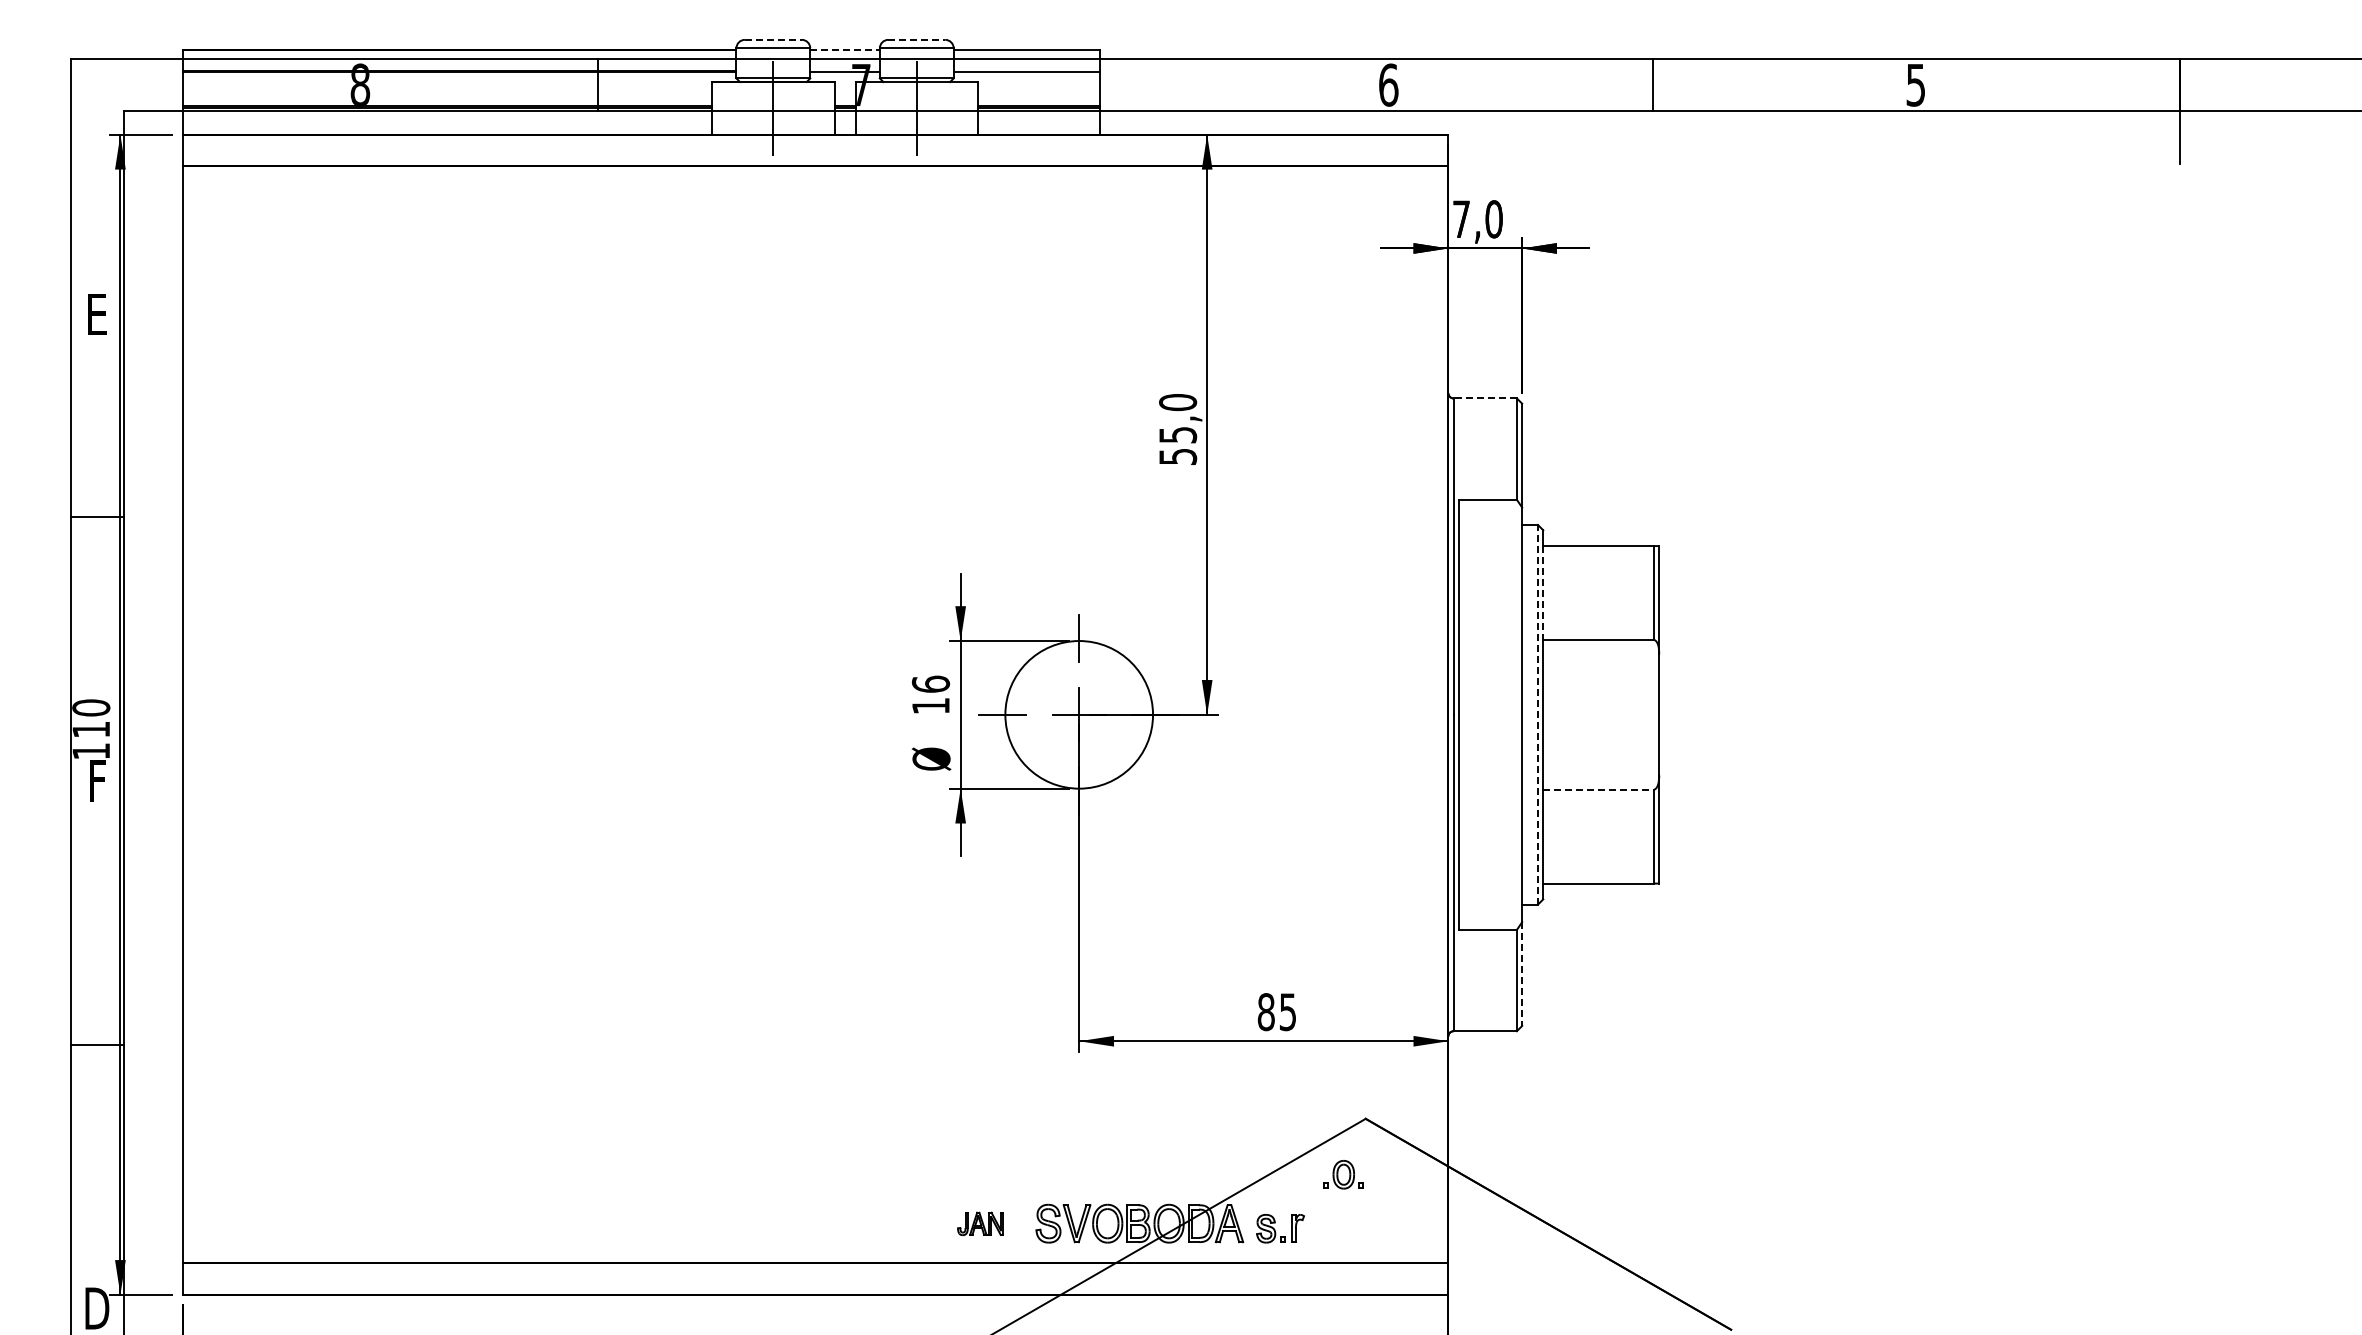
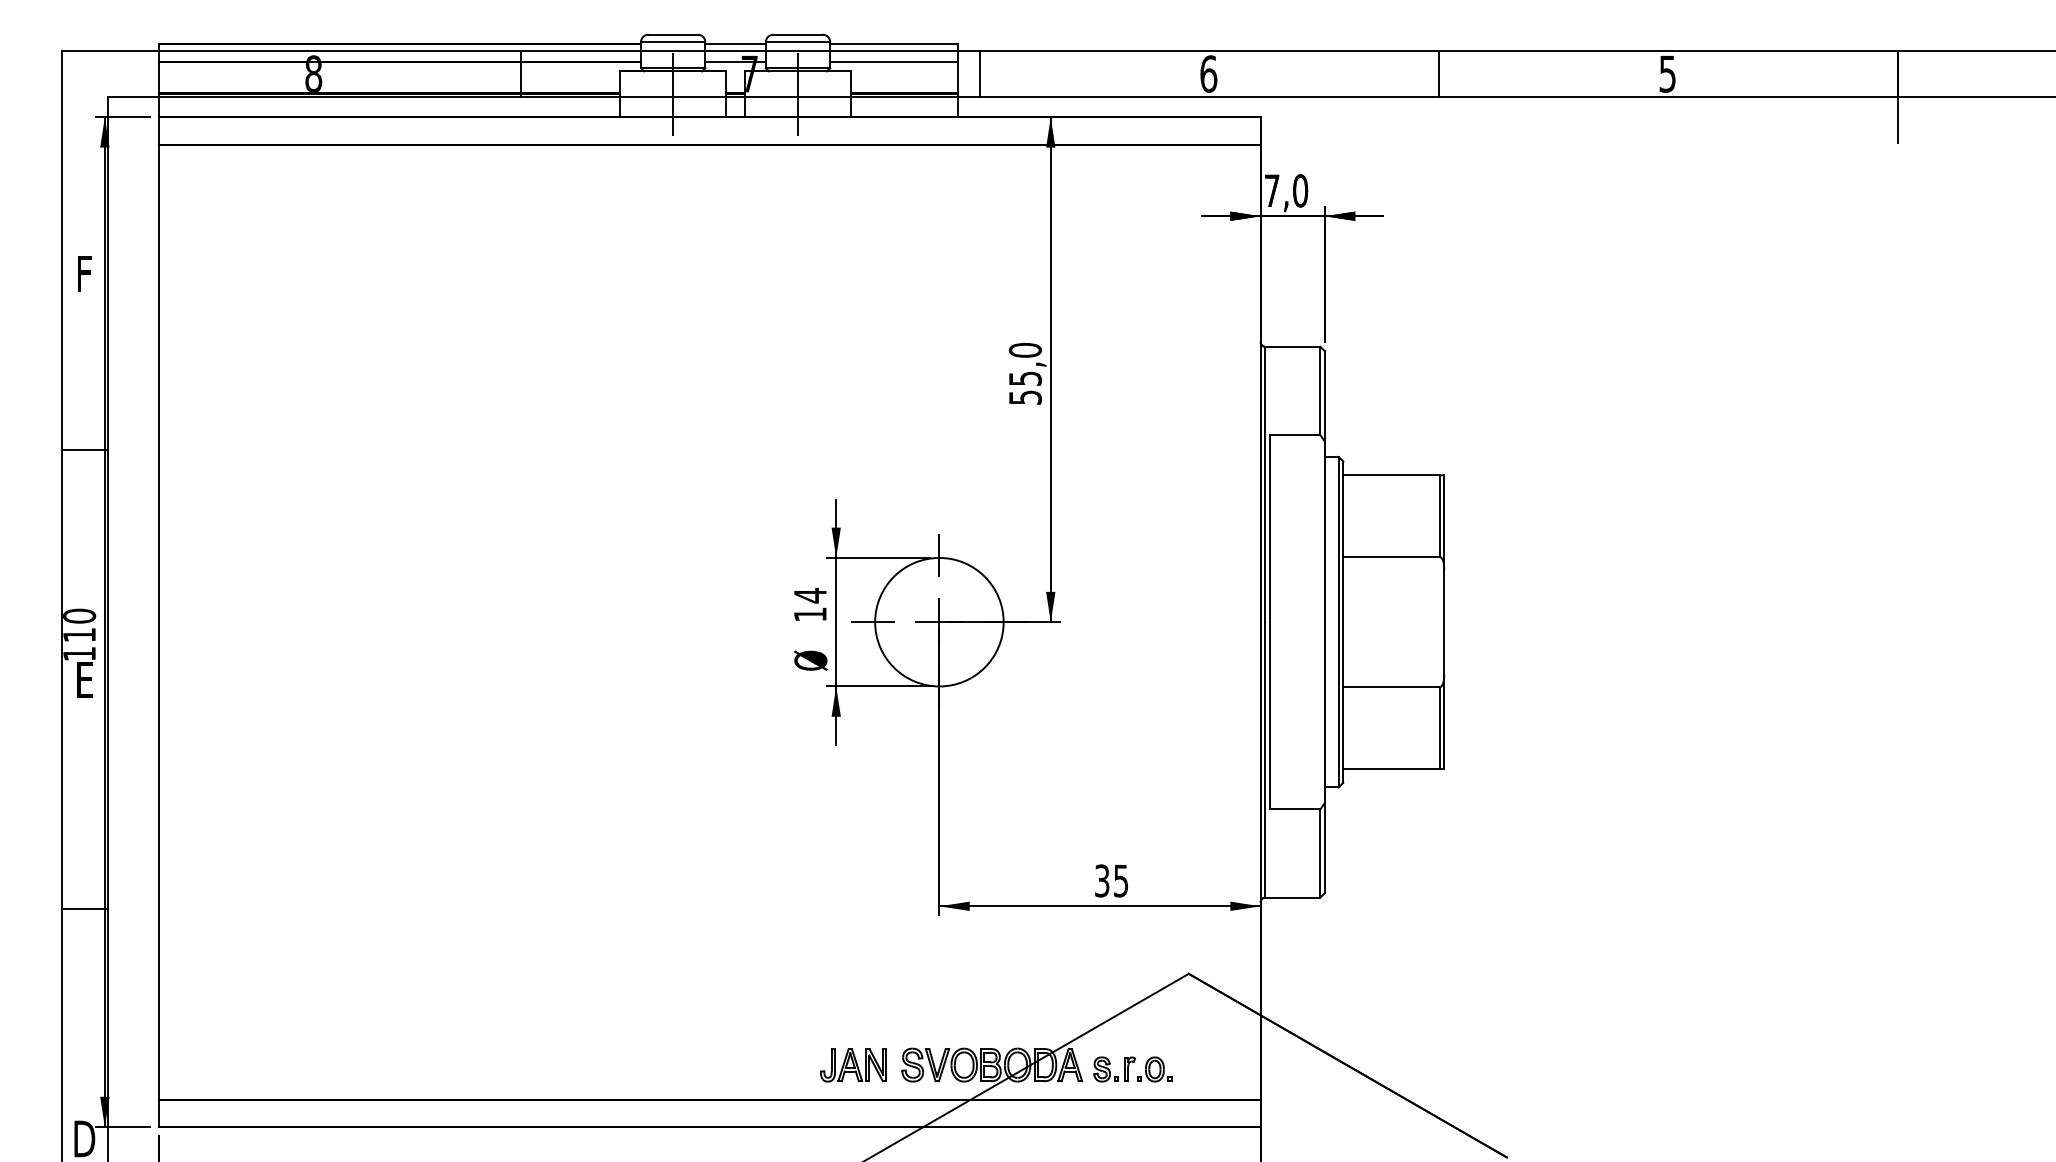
line: (773, 39) -> (673, 34), dashed -> solid
line: (917, 39) -> (798, 34), dashed -> solid
line: (845, 50) -> (735, 43), dashed -> solid
line: (1125, 84) -> (979, 73), added
text: (97, 314) -> (84, 273), E -> F
line: (1485, 398) -> (1293, 346), dashed -> solid
line: (1543, 593) -> (1343, 516), dashed -> solid
text: (930, 684) -> (809, 595), 16 -> 14
line: (1537, 714) -> (1338, 621), dashed -> solid
text: (97, 780) -> (84, 679), F -> E
line: (1599, 789) -> (1392, 687), dashed -> solid
line: (1522, 974) -> (1325, 848), dashed -> solid
text: (1265, 1012) -> (1101, 881), 85 -> 35
part: (1343, 1174) -> (1154, 1069), moved
part: (980, 1223) -> (853, 1064), size x1.67

